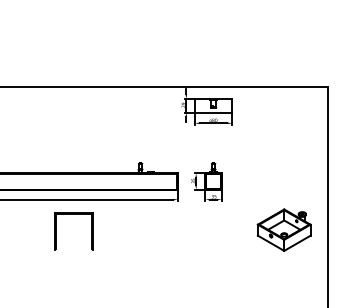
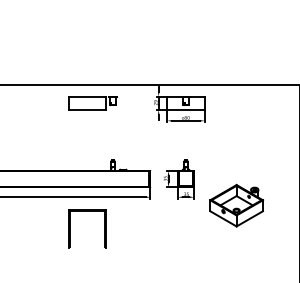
part: (119, 105) -> (91, 103), added
part: (73, 214) -> (86, 212), moved
part: (283, 229) -> (235, 205), moved

